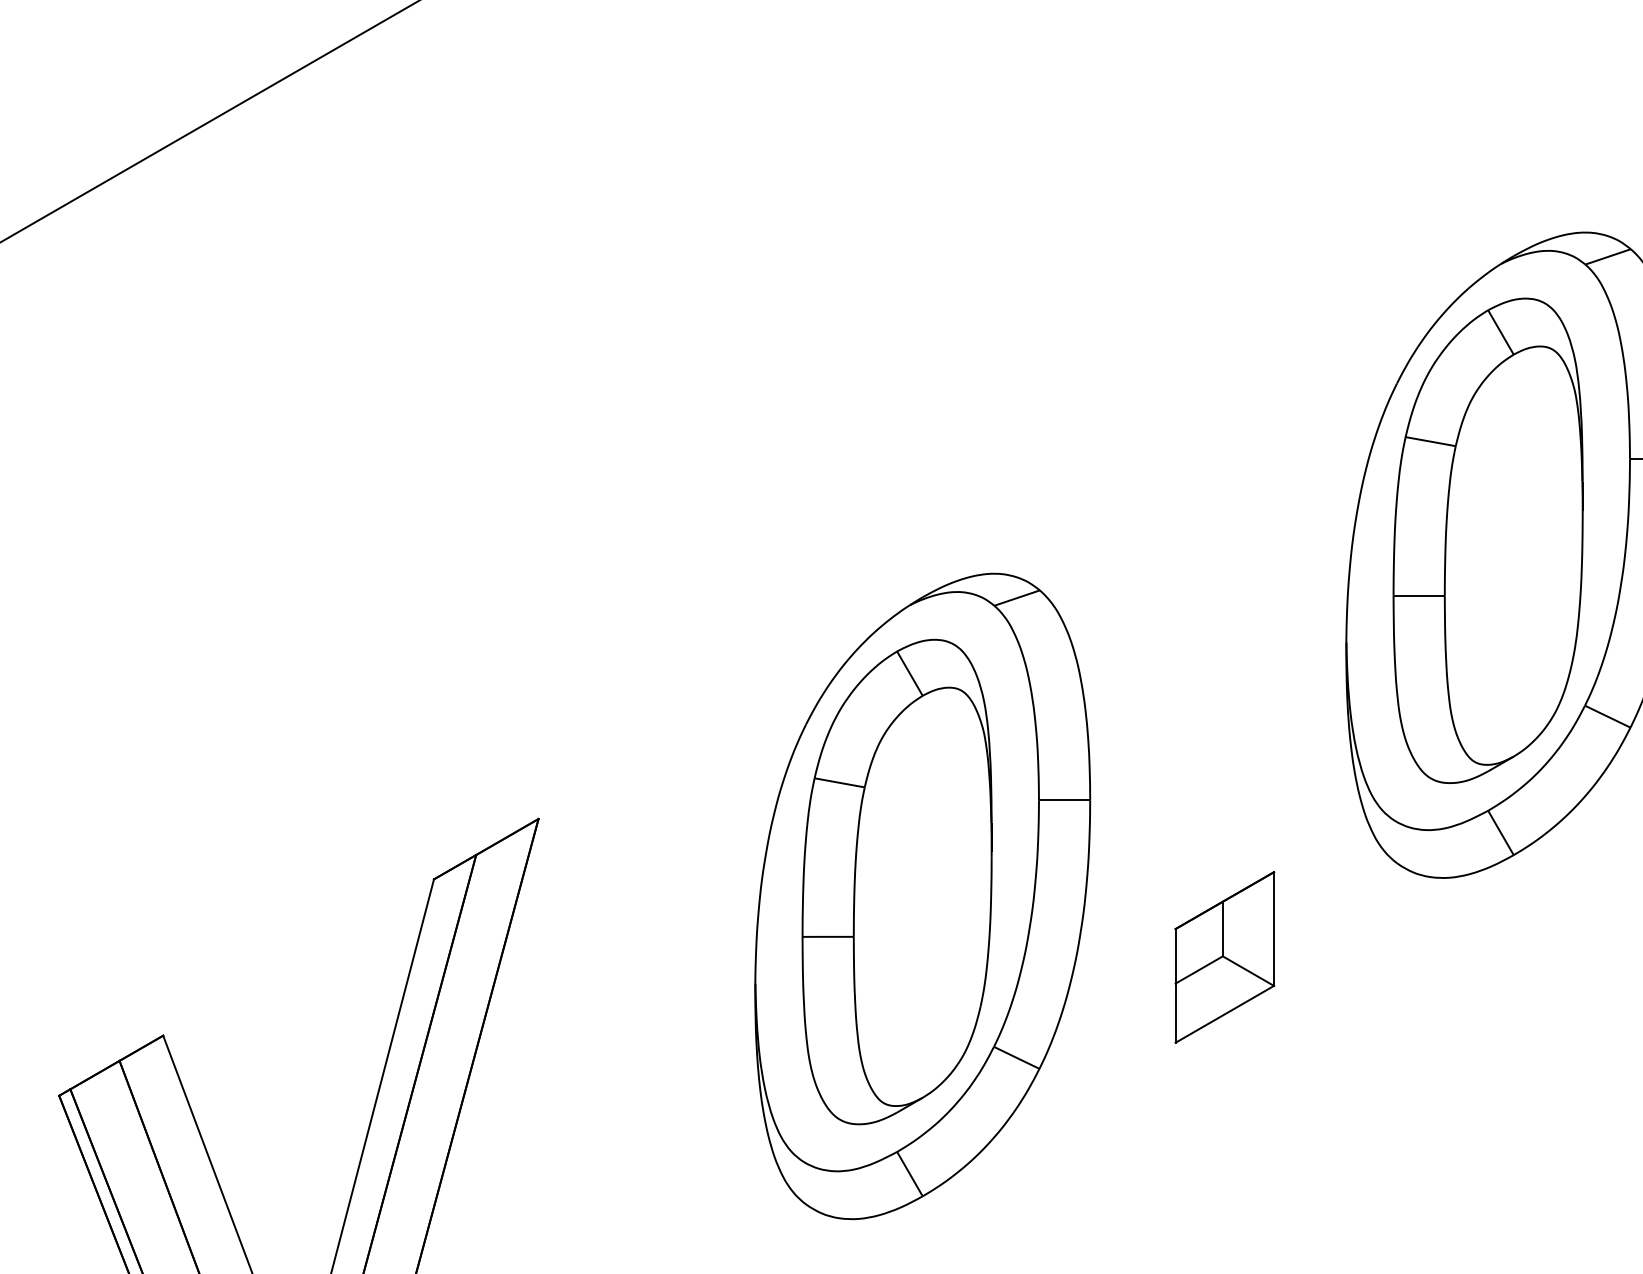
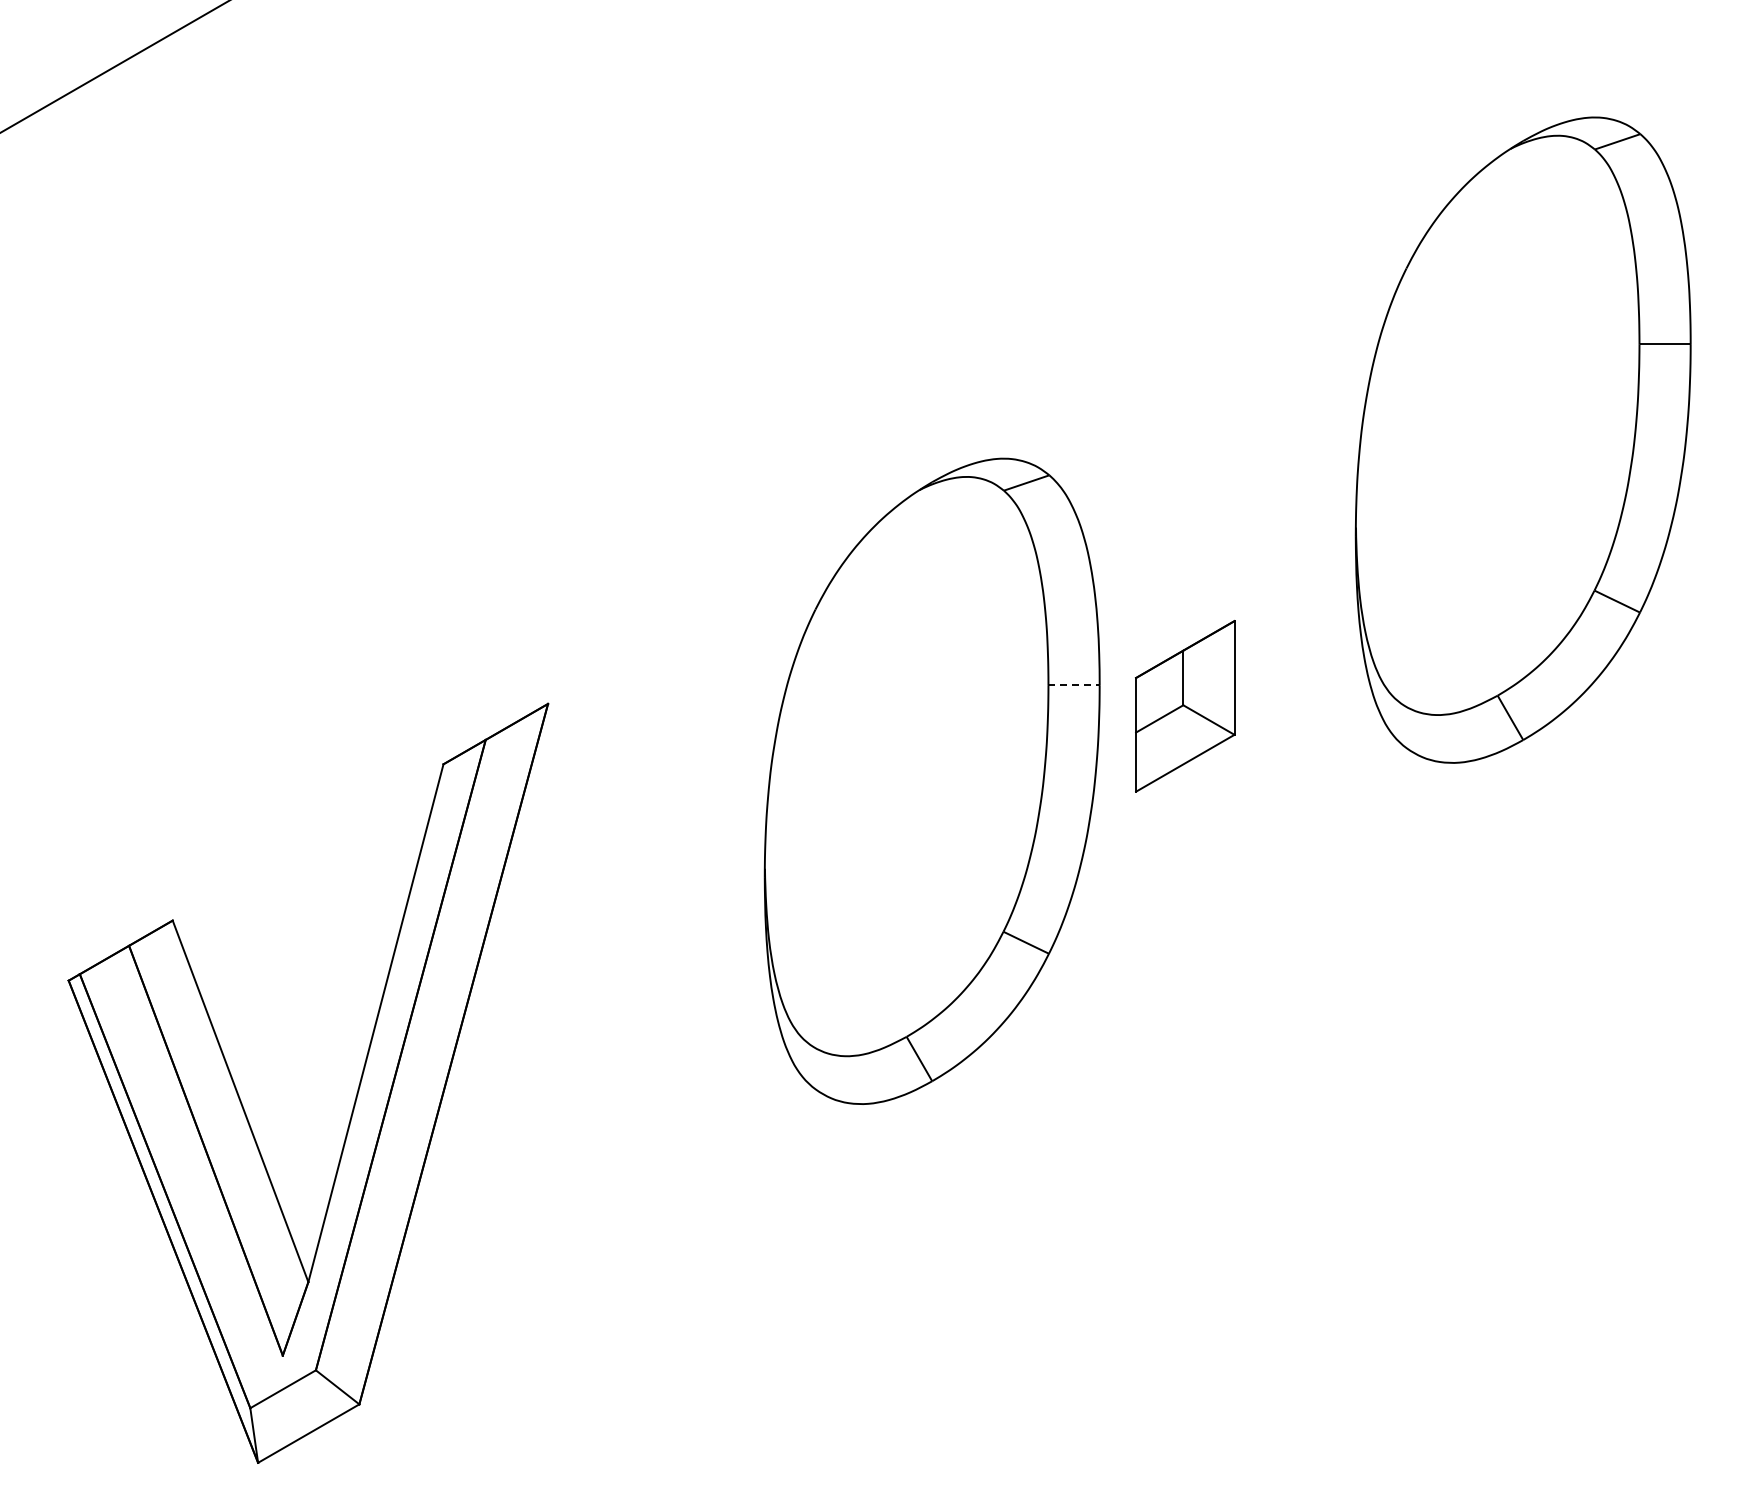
part: (1487, 540) -> (1497, 425), removed
line: (1064, 800) -> (1074, 685), solid -> dashed
part: (896, 881) -> (906, 766), removed
part: (1224, 957) -> (1185, 706), moved

